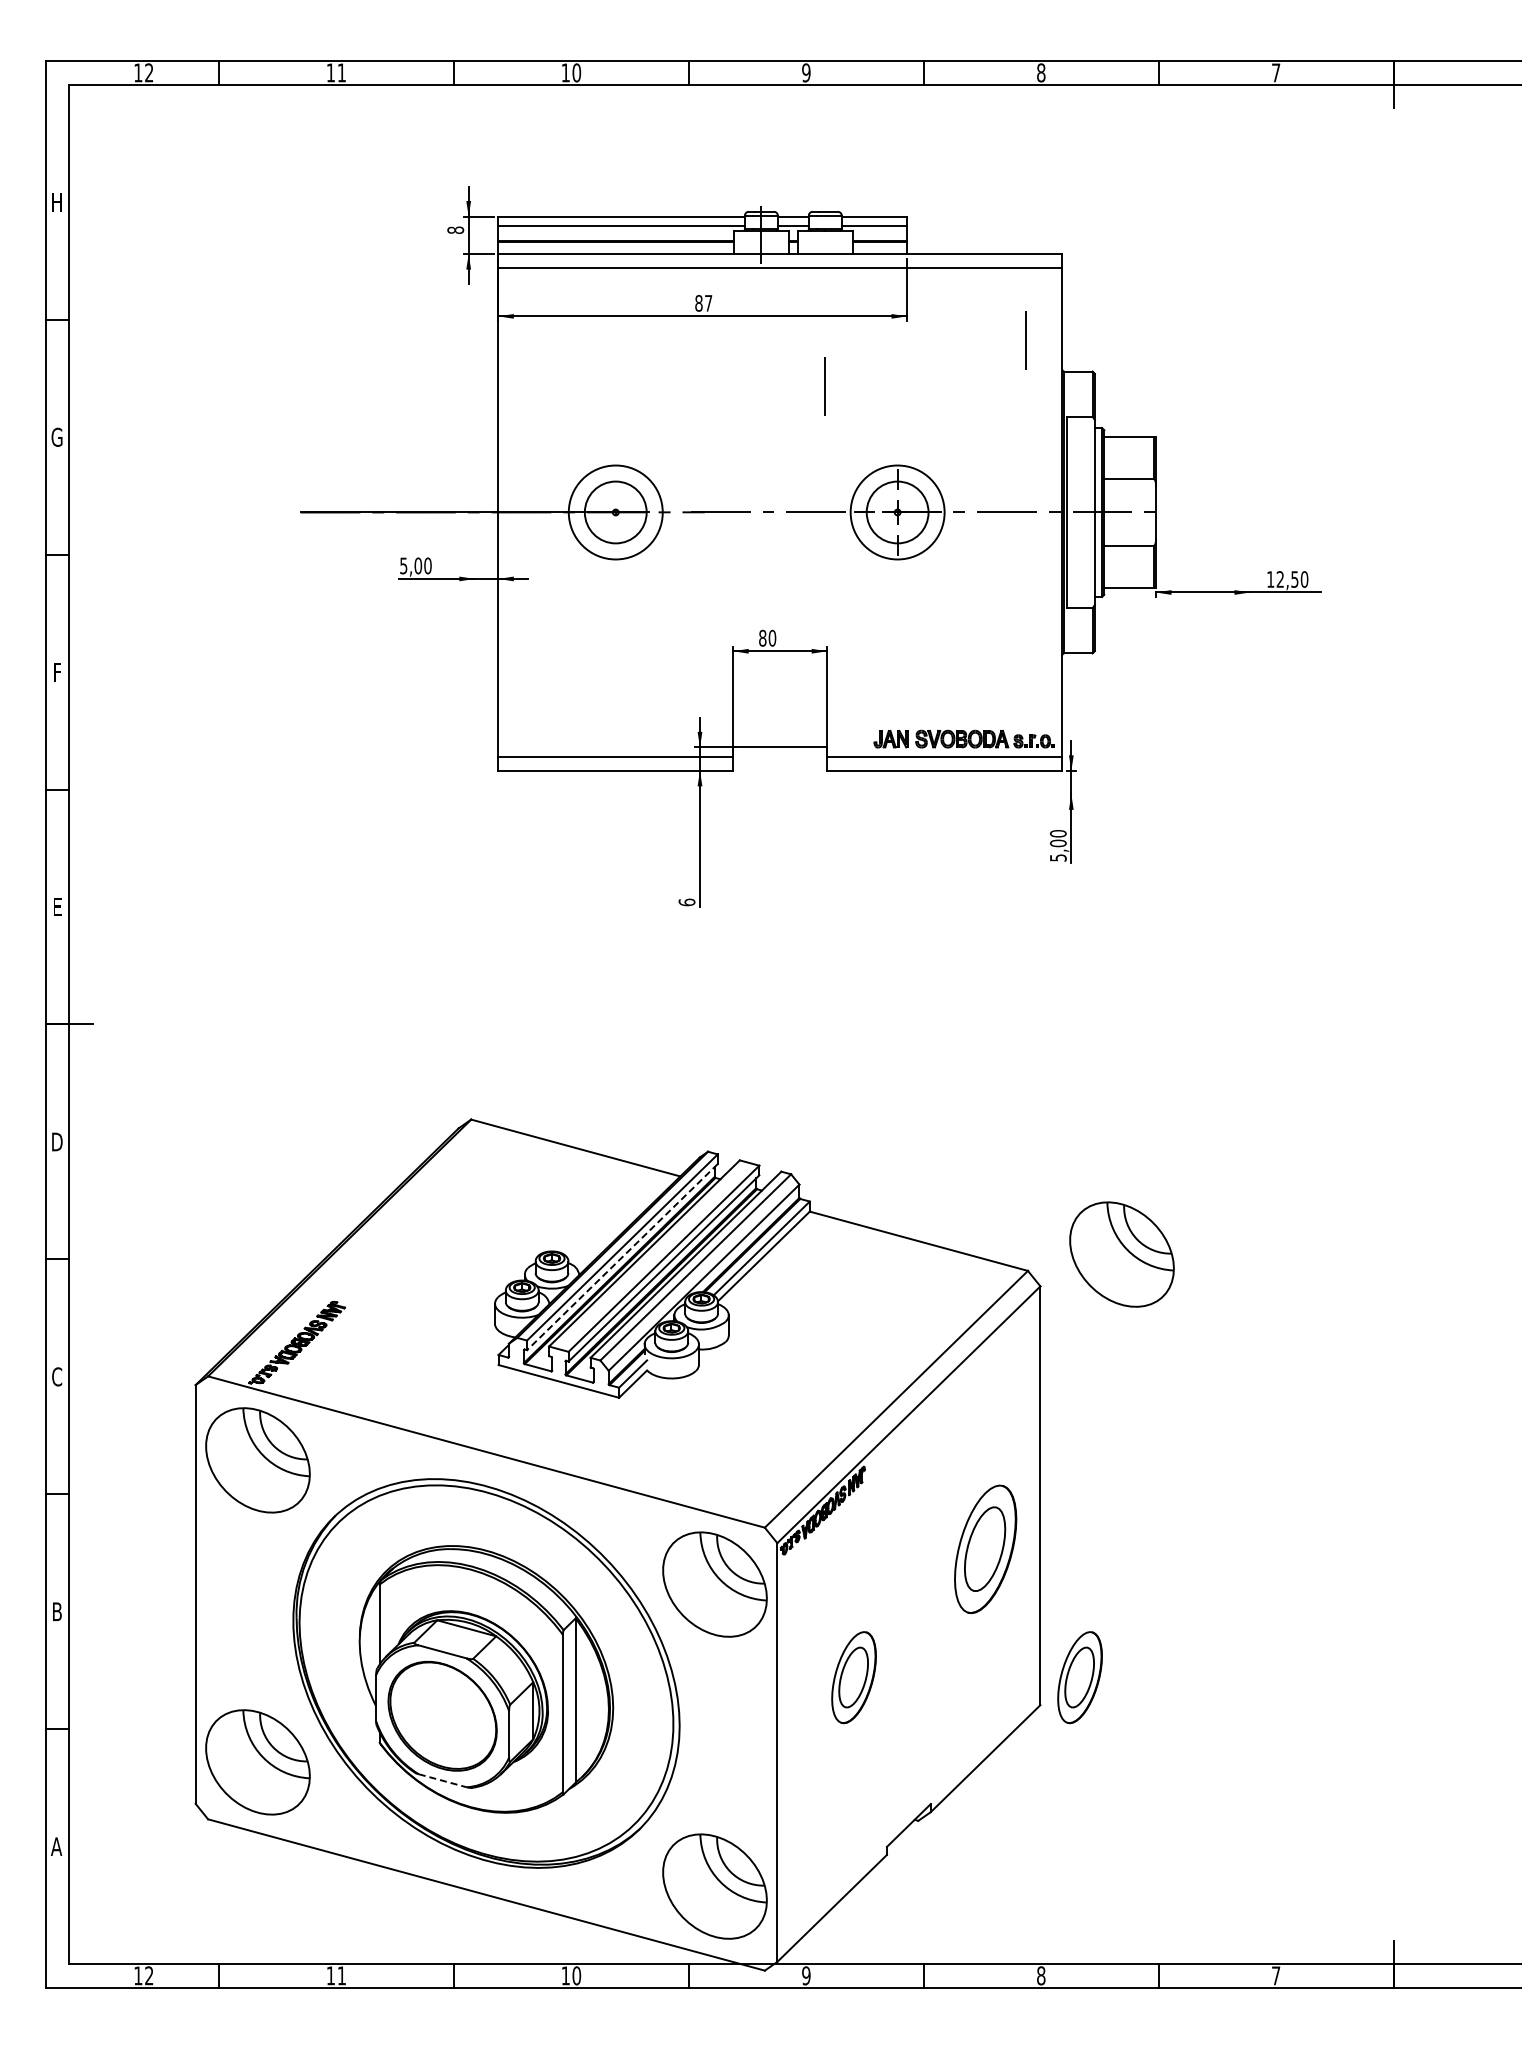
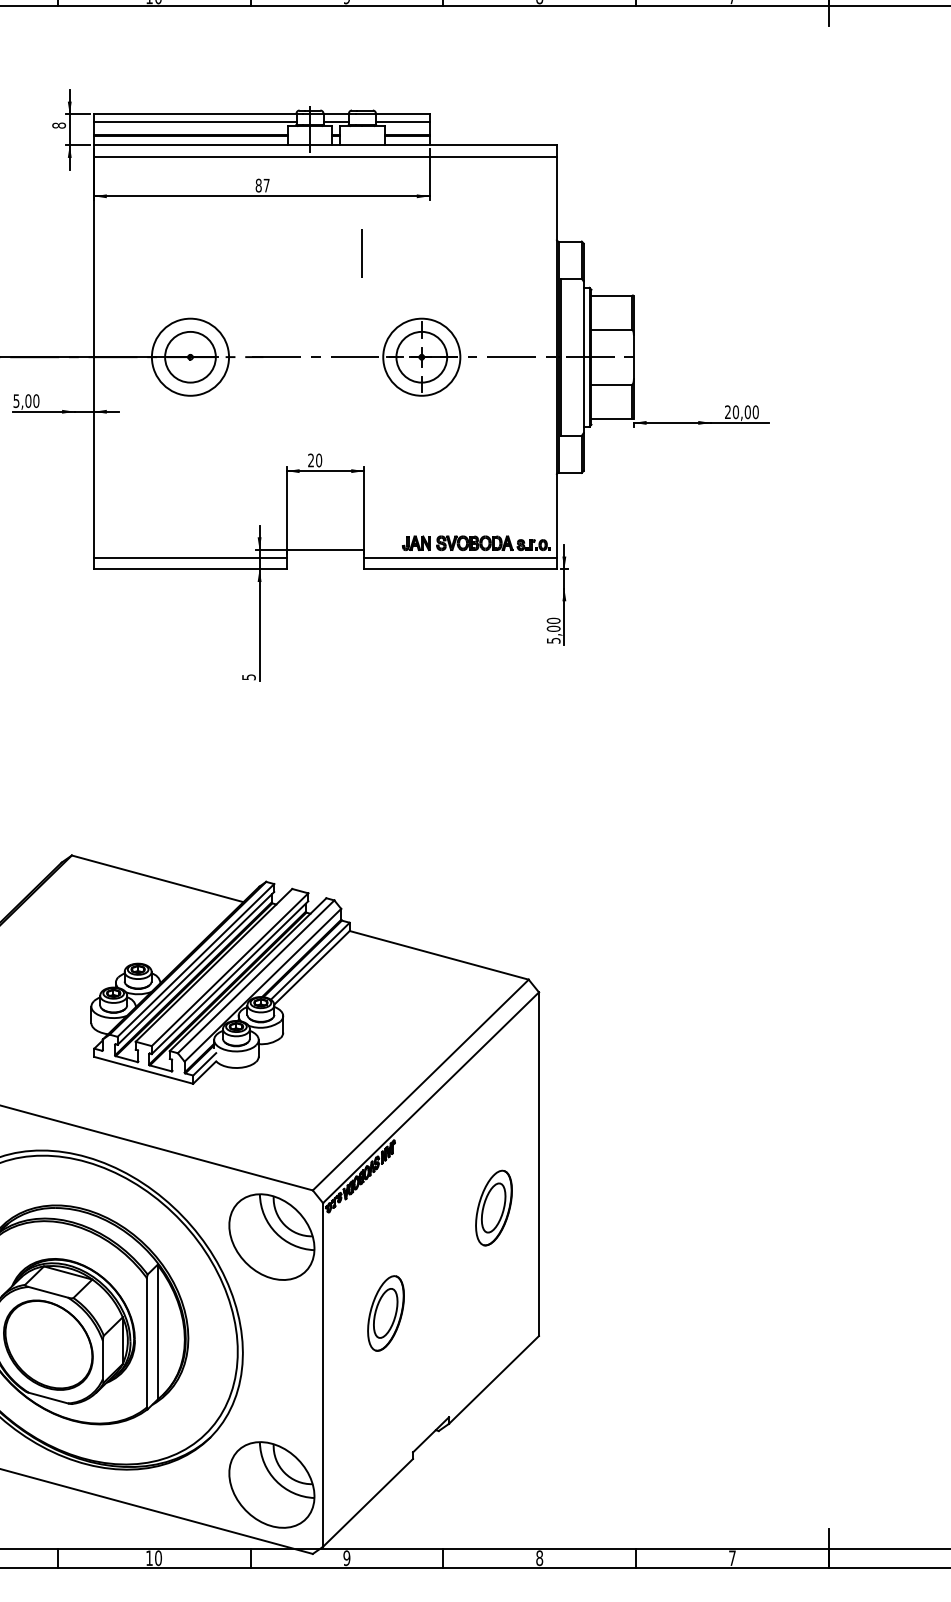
line: (1025, 340) -> (526, 216), removed
text: (1282, 579) -> (737, 412), 12,50 -> 20,00
text: (762, 638) -> (310, 460), 80 -> 20
text: (686, 902) -> (248, 677), 6 -> 5
part: (1121, 1254) -> (605, 966), removed
line: (622, 1257) -> (196, 968), dashed -> solid
part: (985, 1548) -> (493, 1207), size x0.71
part: (1079, 1677) -> (571, 1313), removed
line: (442, 1780) -> (48, 1397), dashed -> solid

